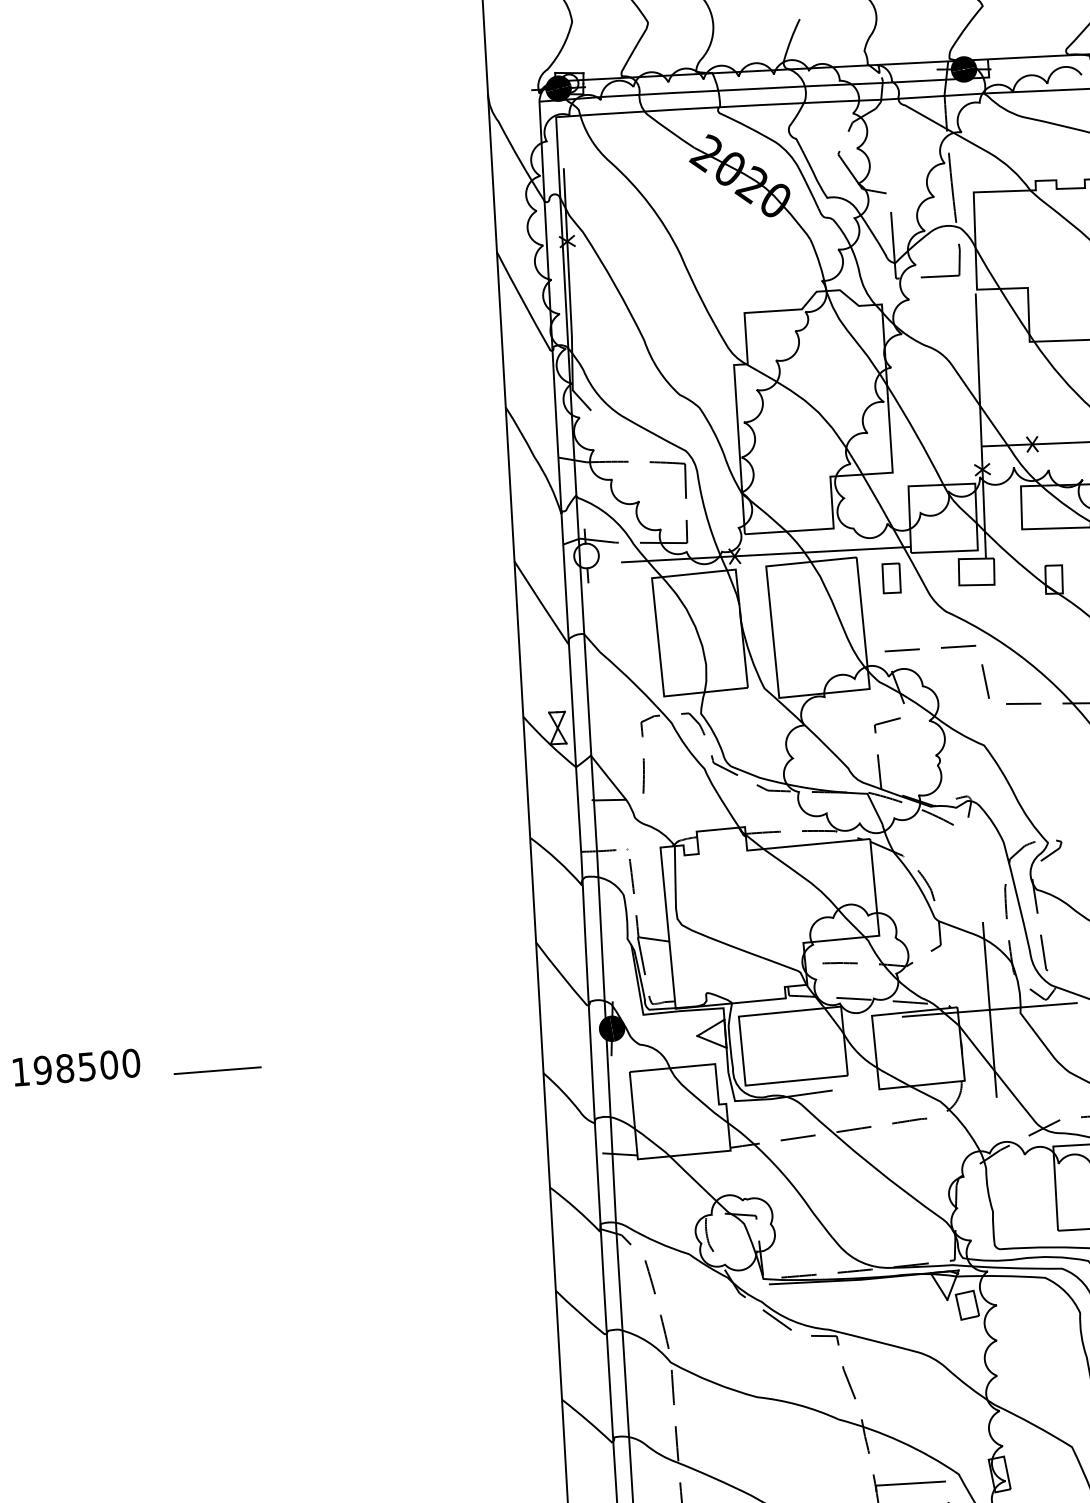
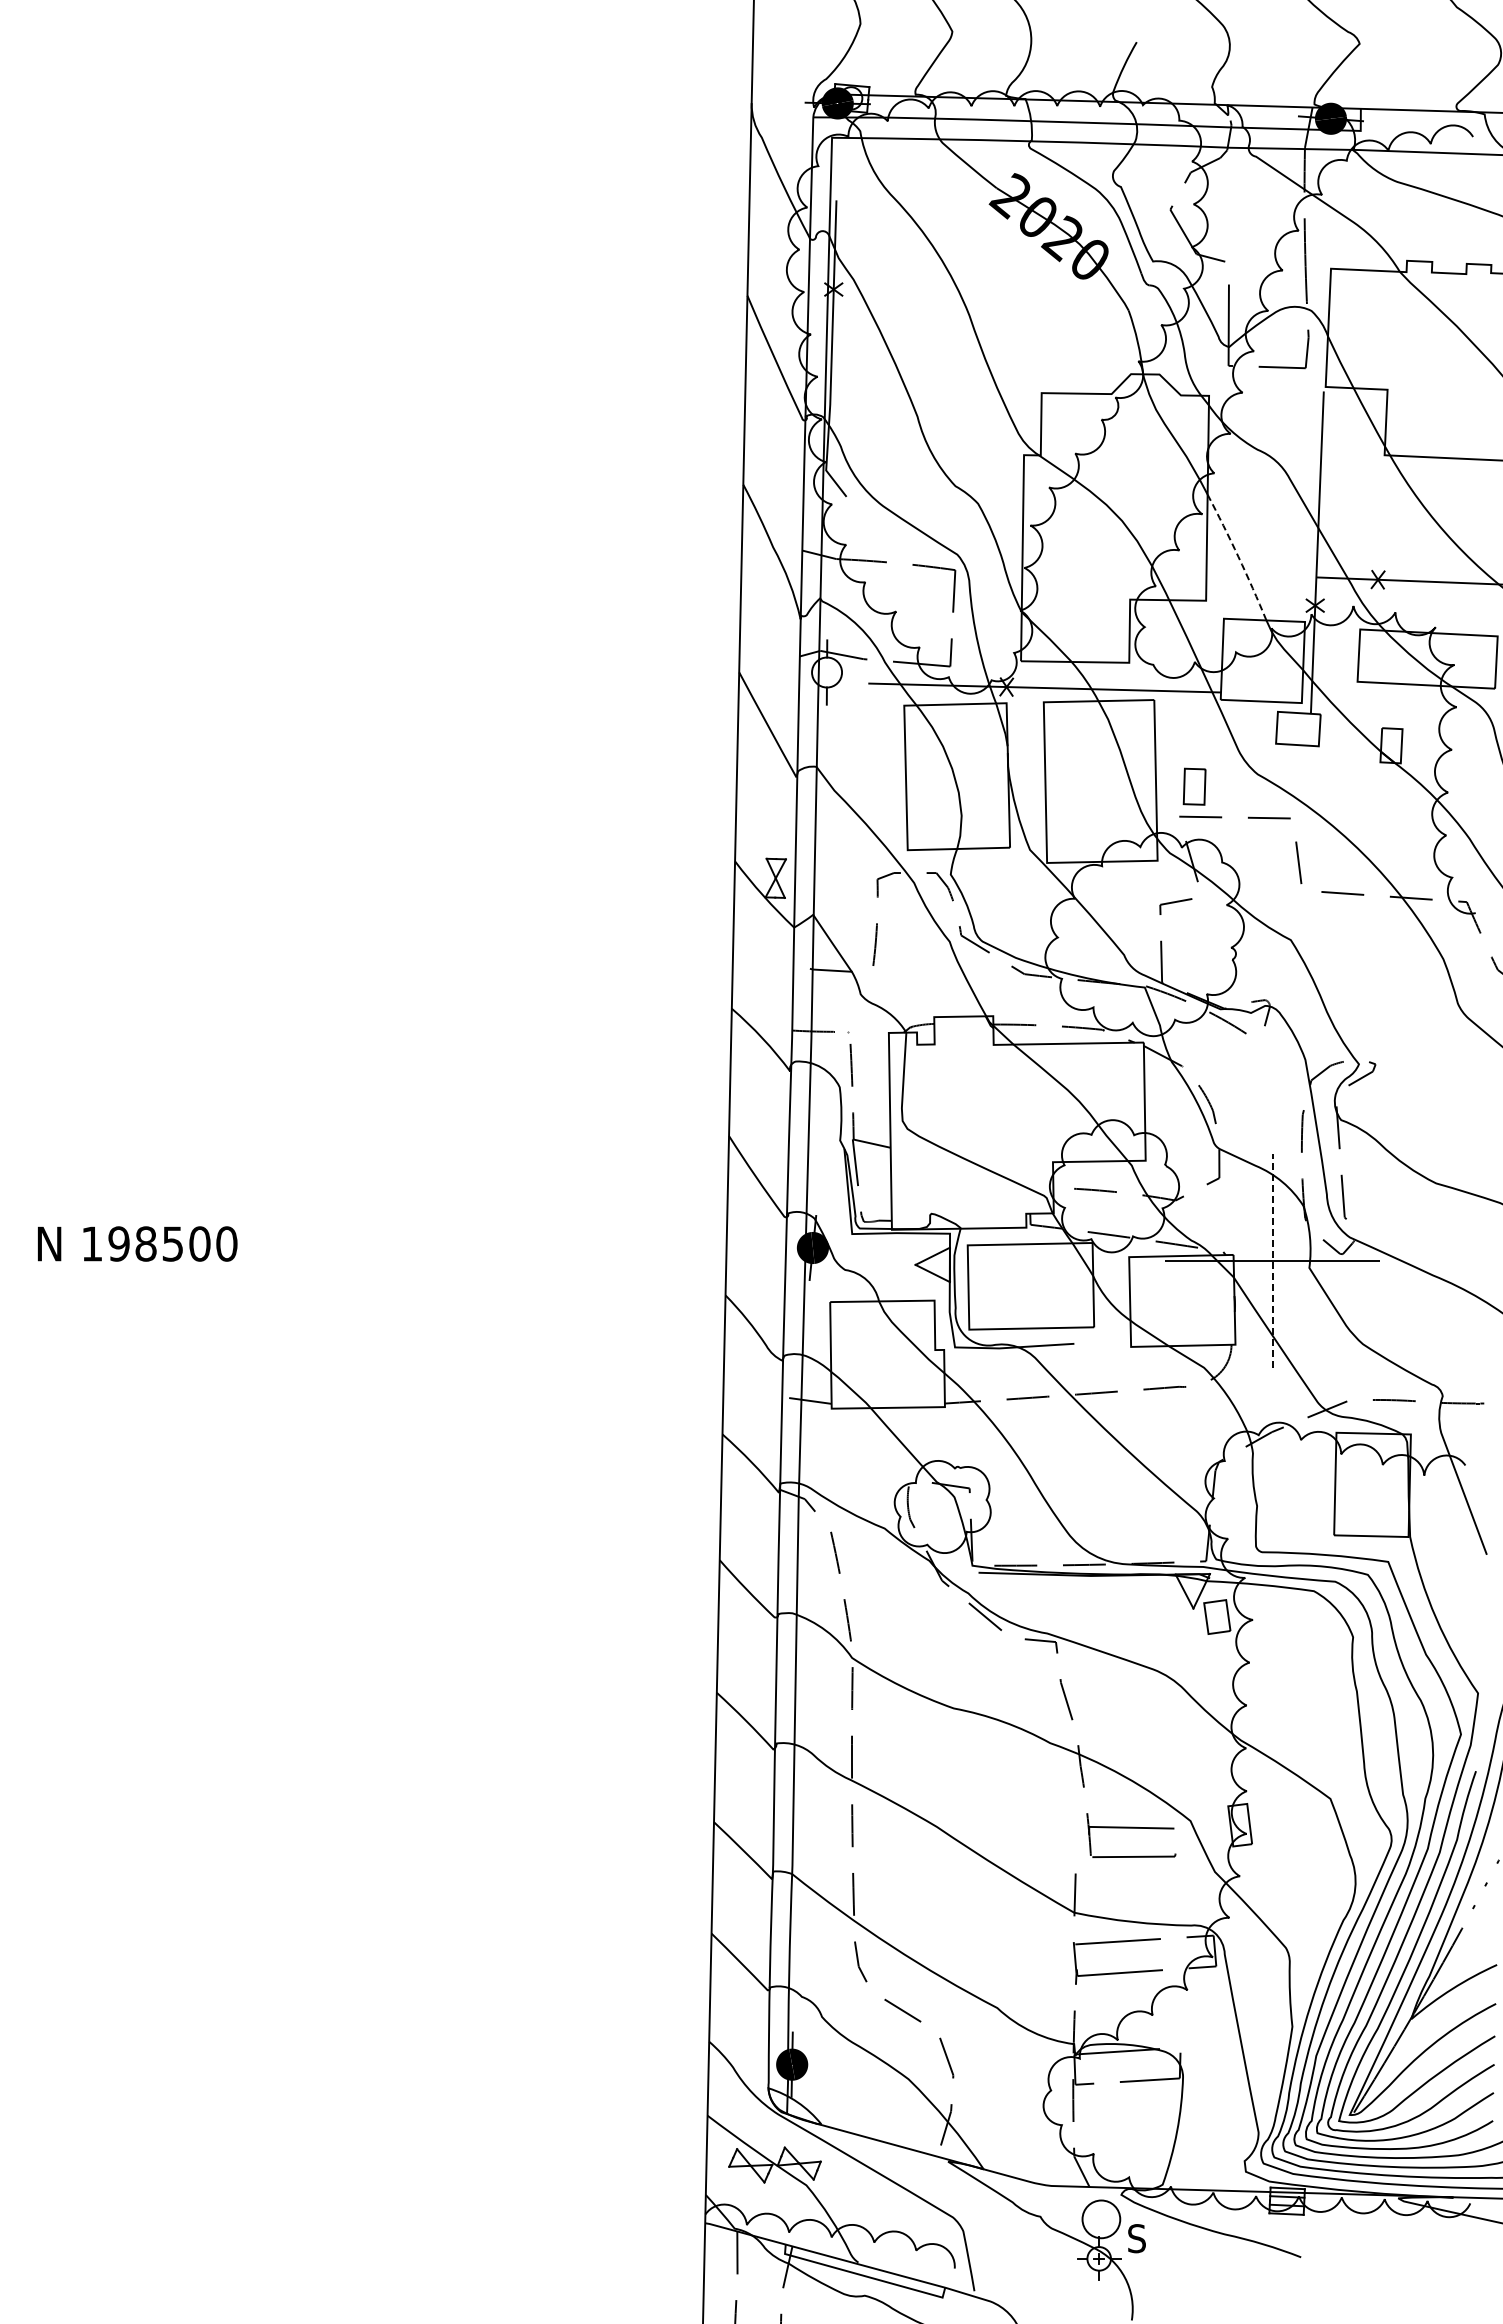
line: (916, 434) -> (1238, 556), solid -> dashed
part: (891, 578) -> (1194, 786), moved
line: (989, 1009) -> (1272, 1260), solid -> dashed
line: (217, 1070) -> (330, 1260), removed

